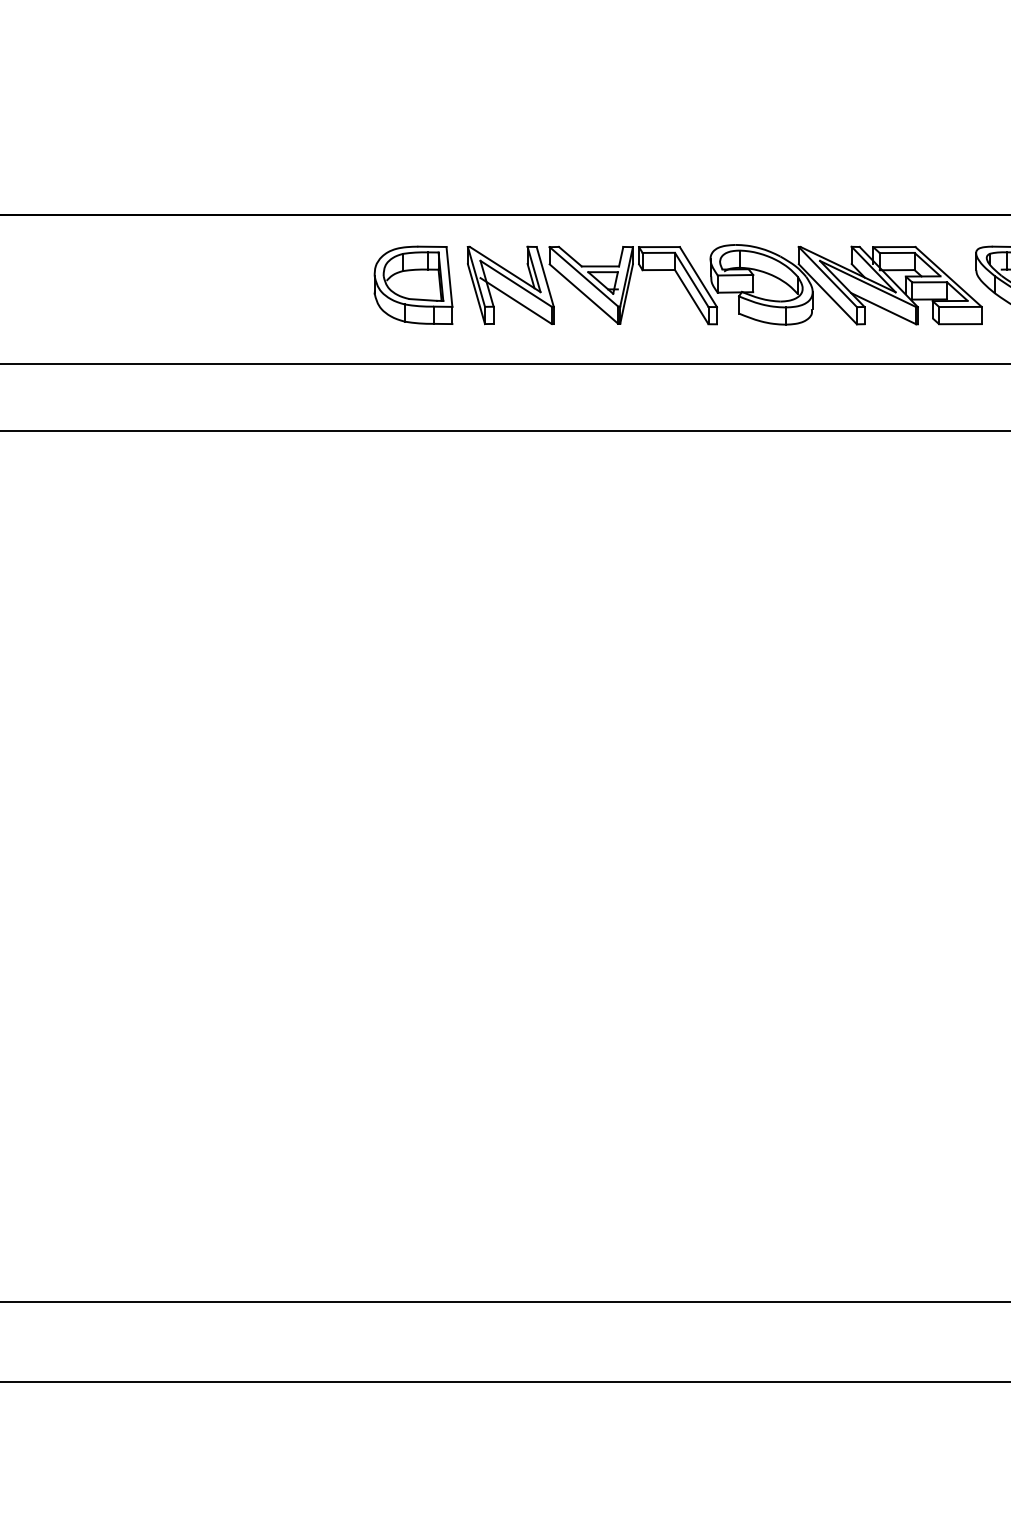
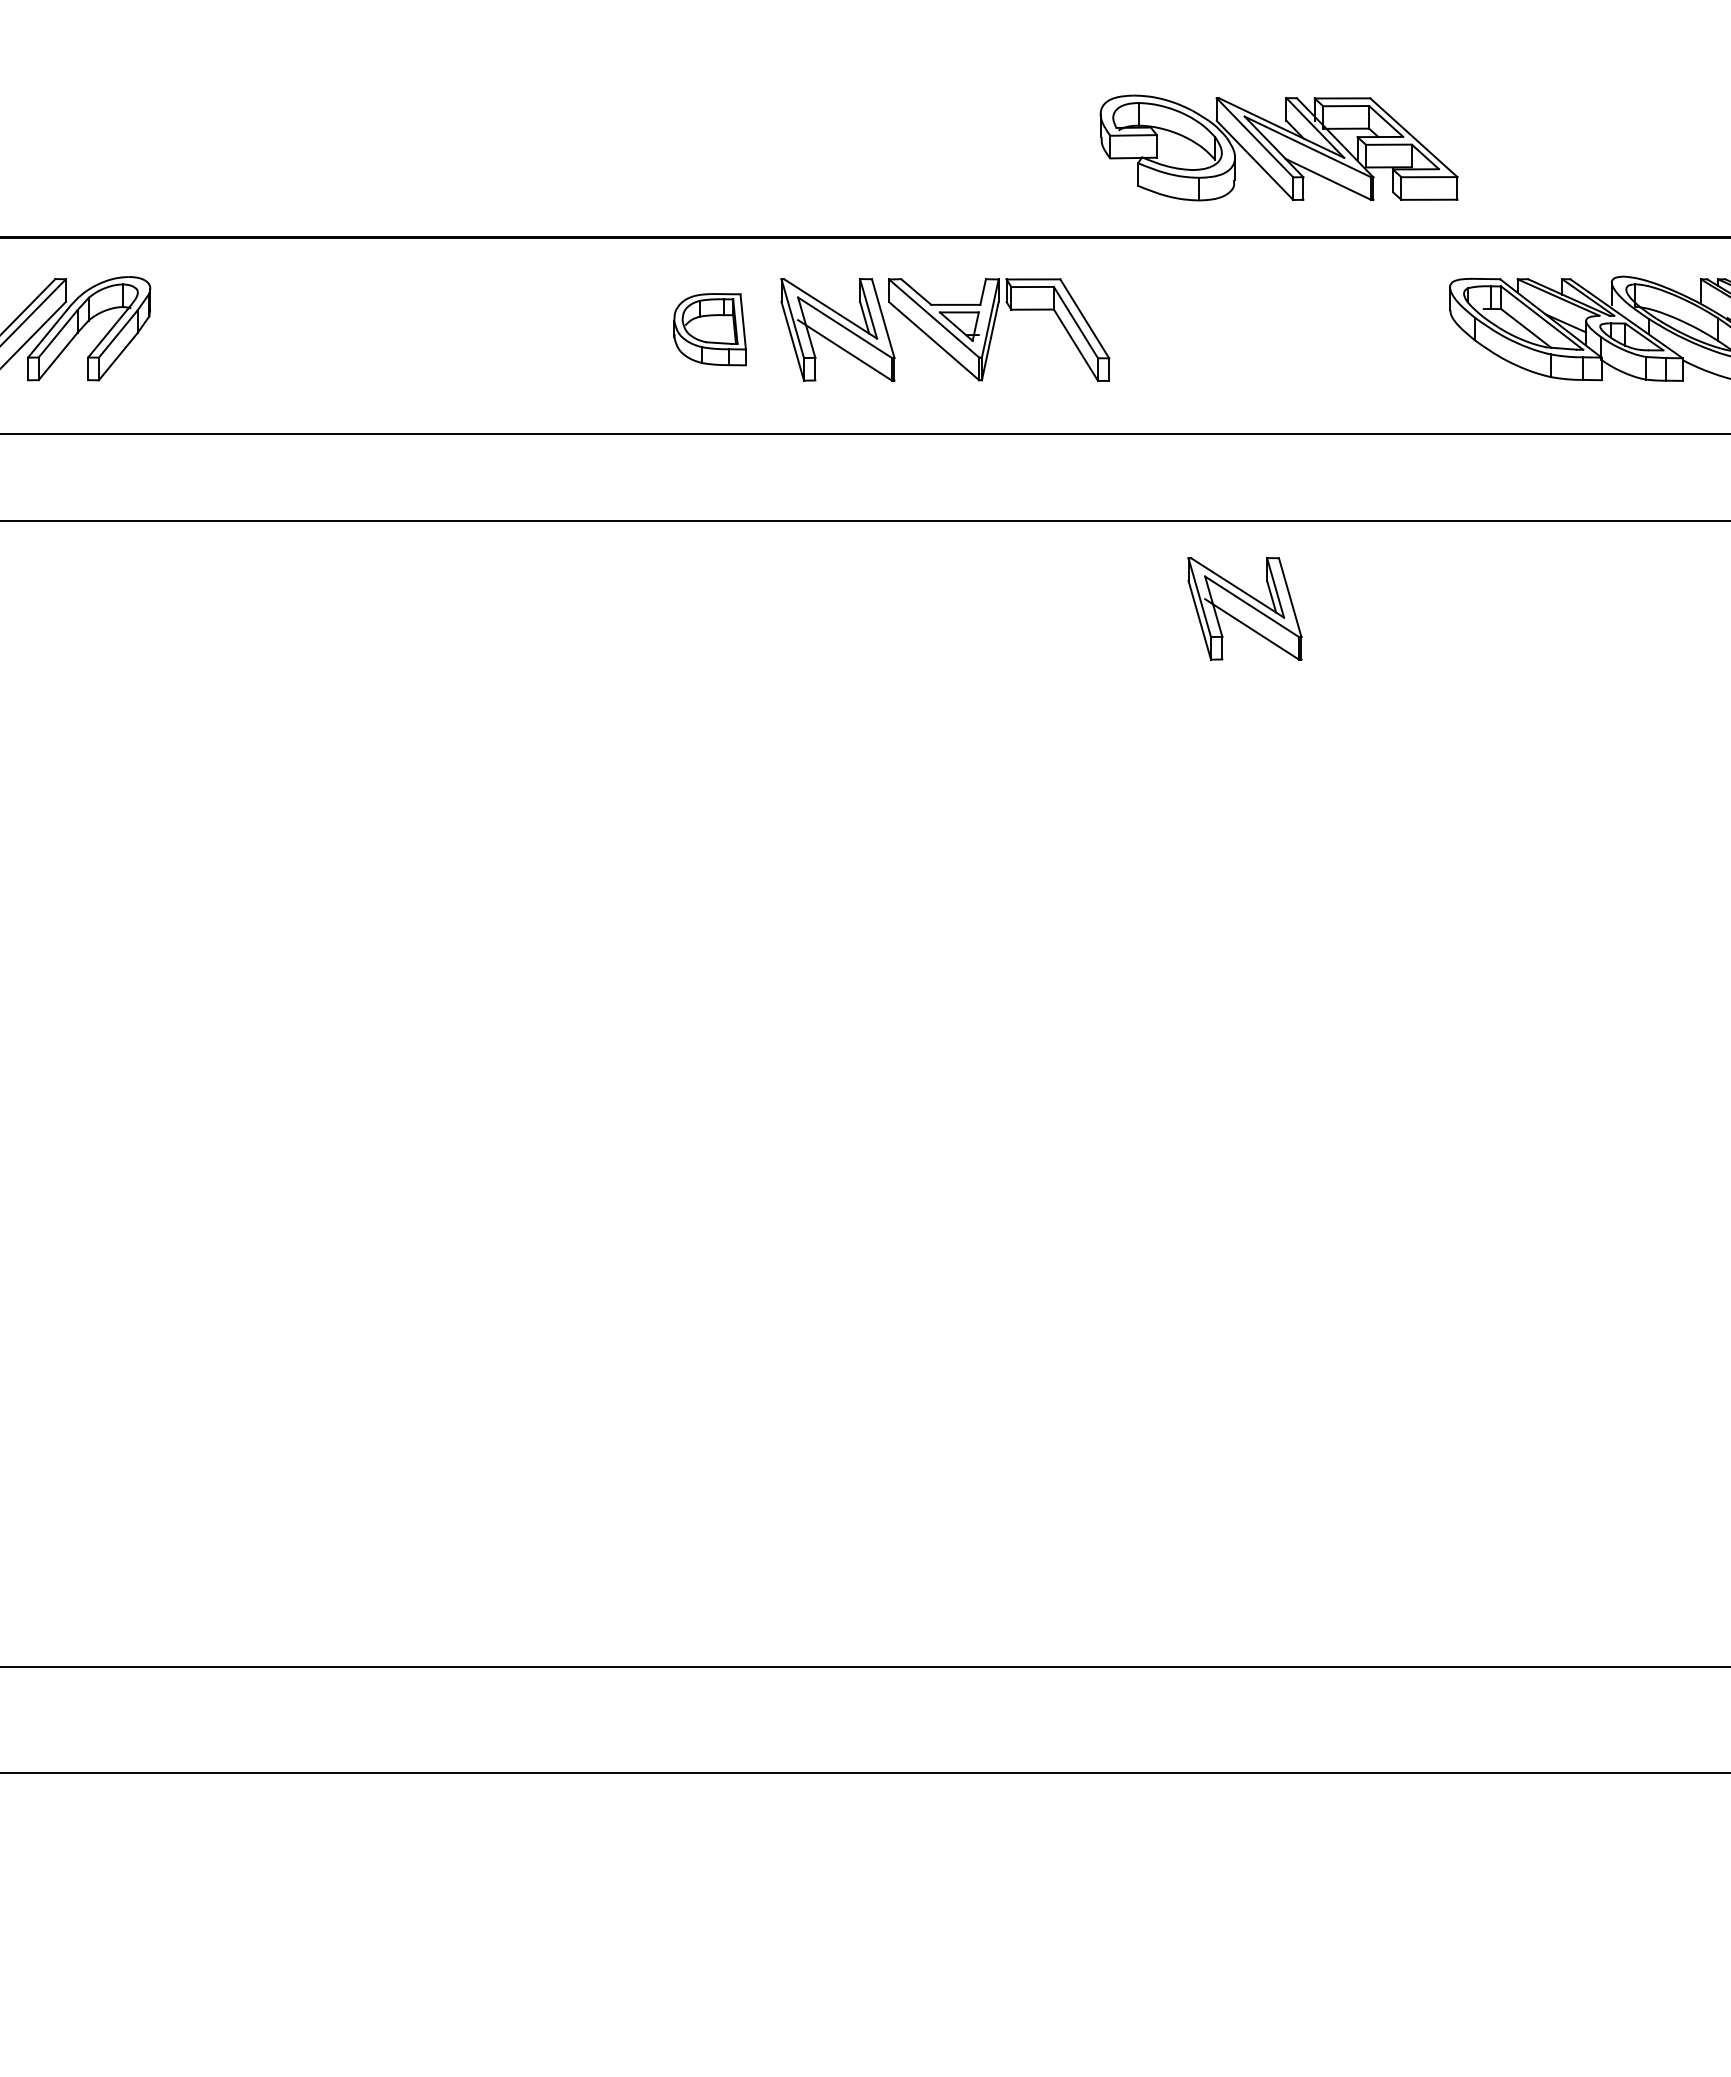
part: (845, 284) -> (1278, 147), moved
part: (413, 285) -> (710, 329), size x0.7
part: (819, 497) -> (1244, 608), added

